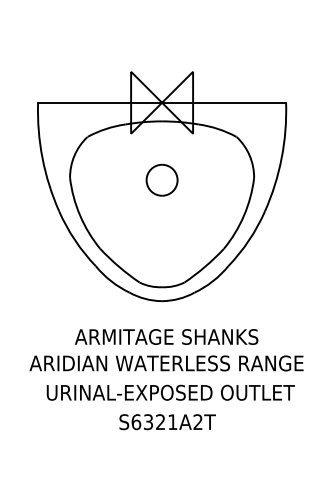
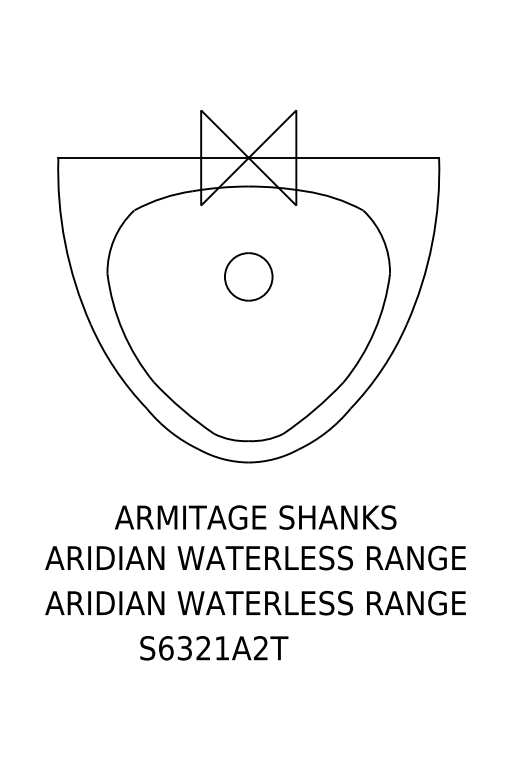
text: (166, 392) -> (255, 602), URINAL-EXPOSED OUTLET -> ARIDIAN WATERLESS RANGE
text: (167, 422) -> (214, 648), moved

